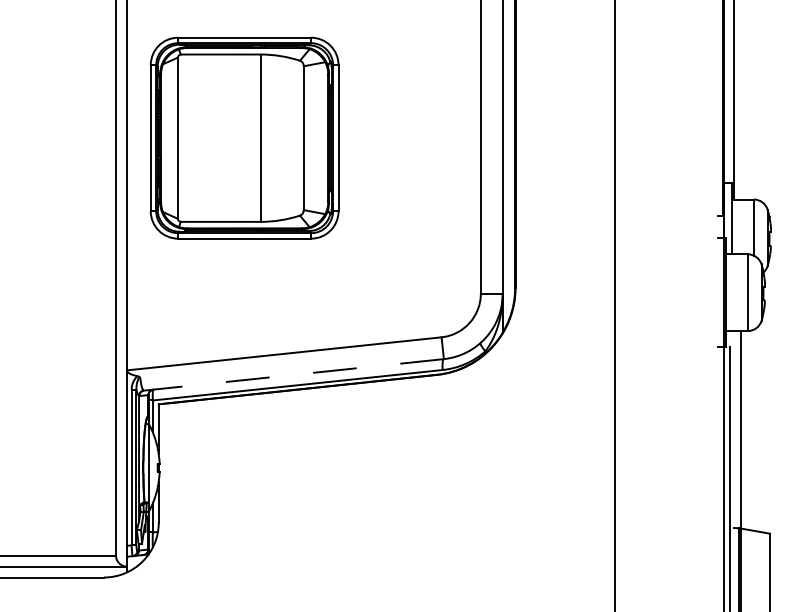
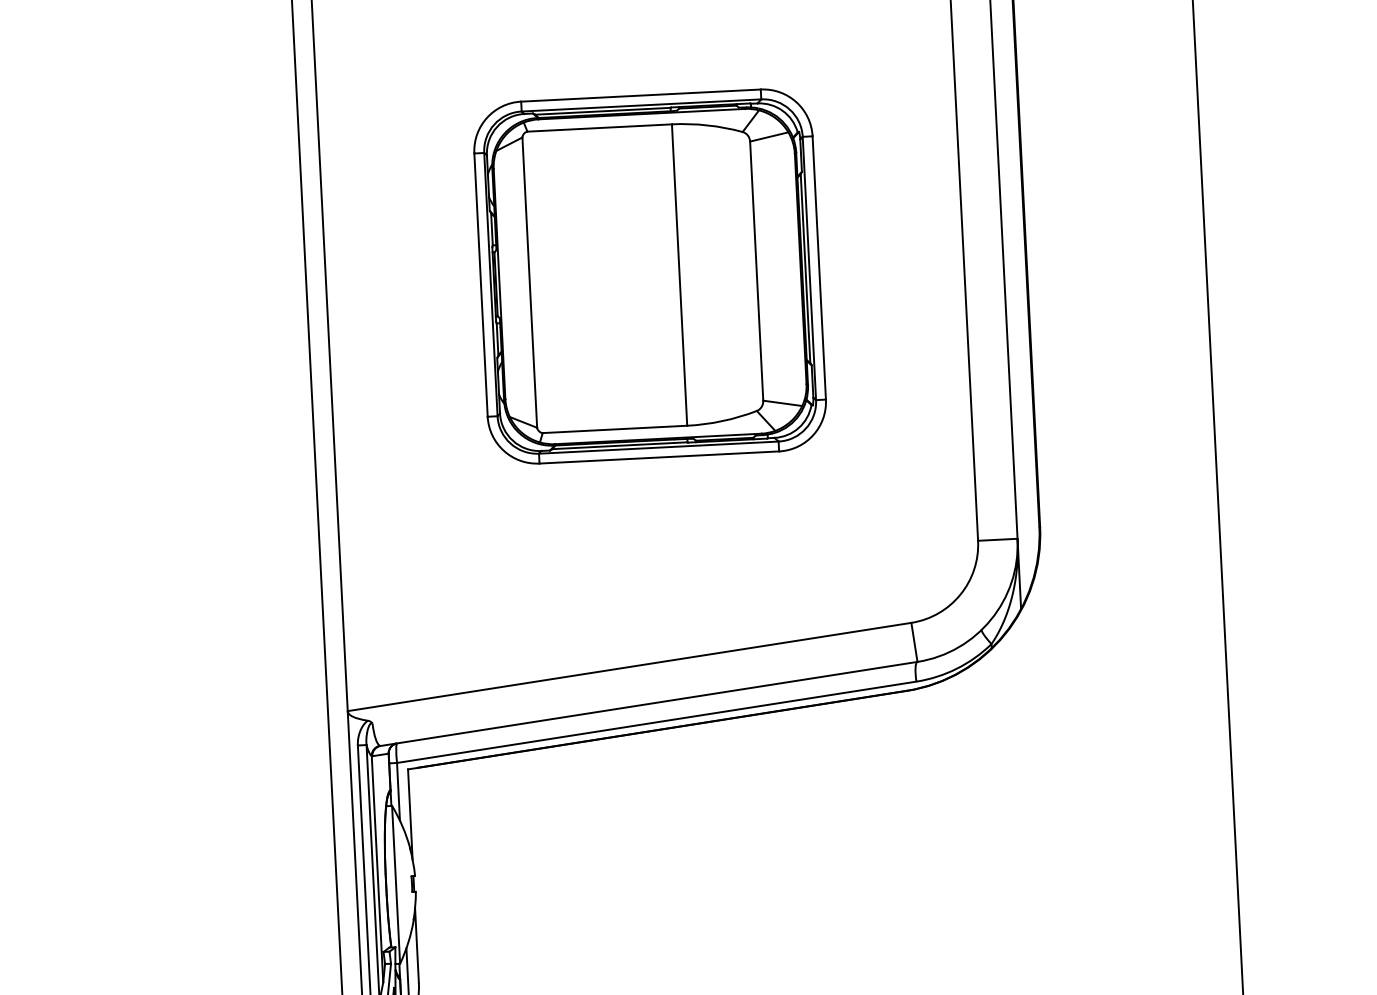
part: (244, 137) -> (649, 275), moved
line: (294, 374) -> (649, 703), dashed -> solid

